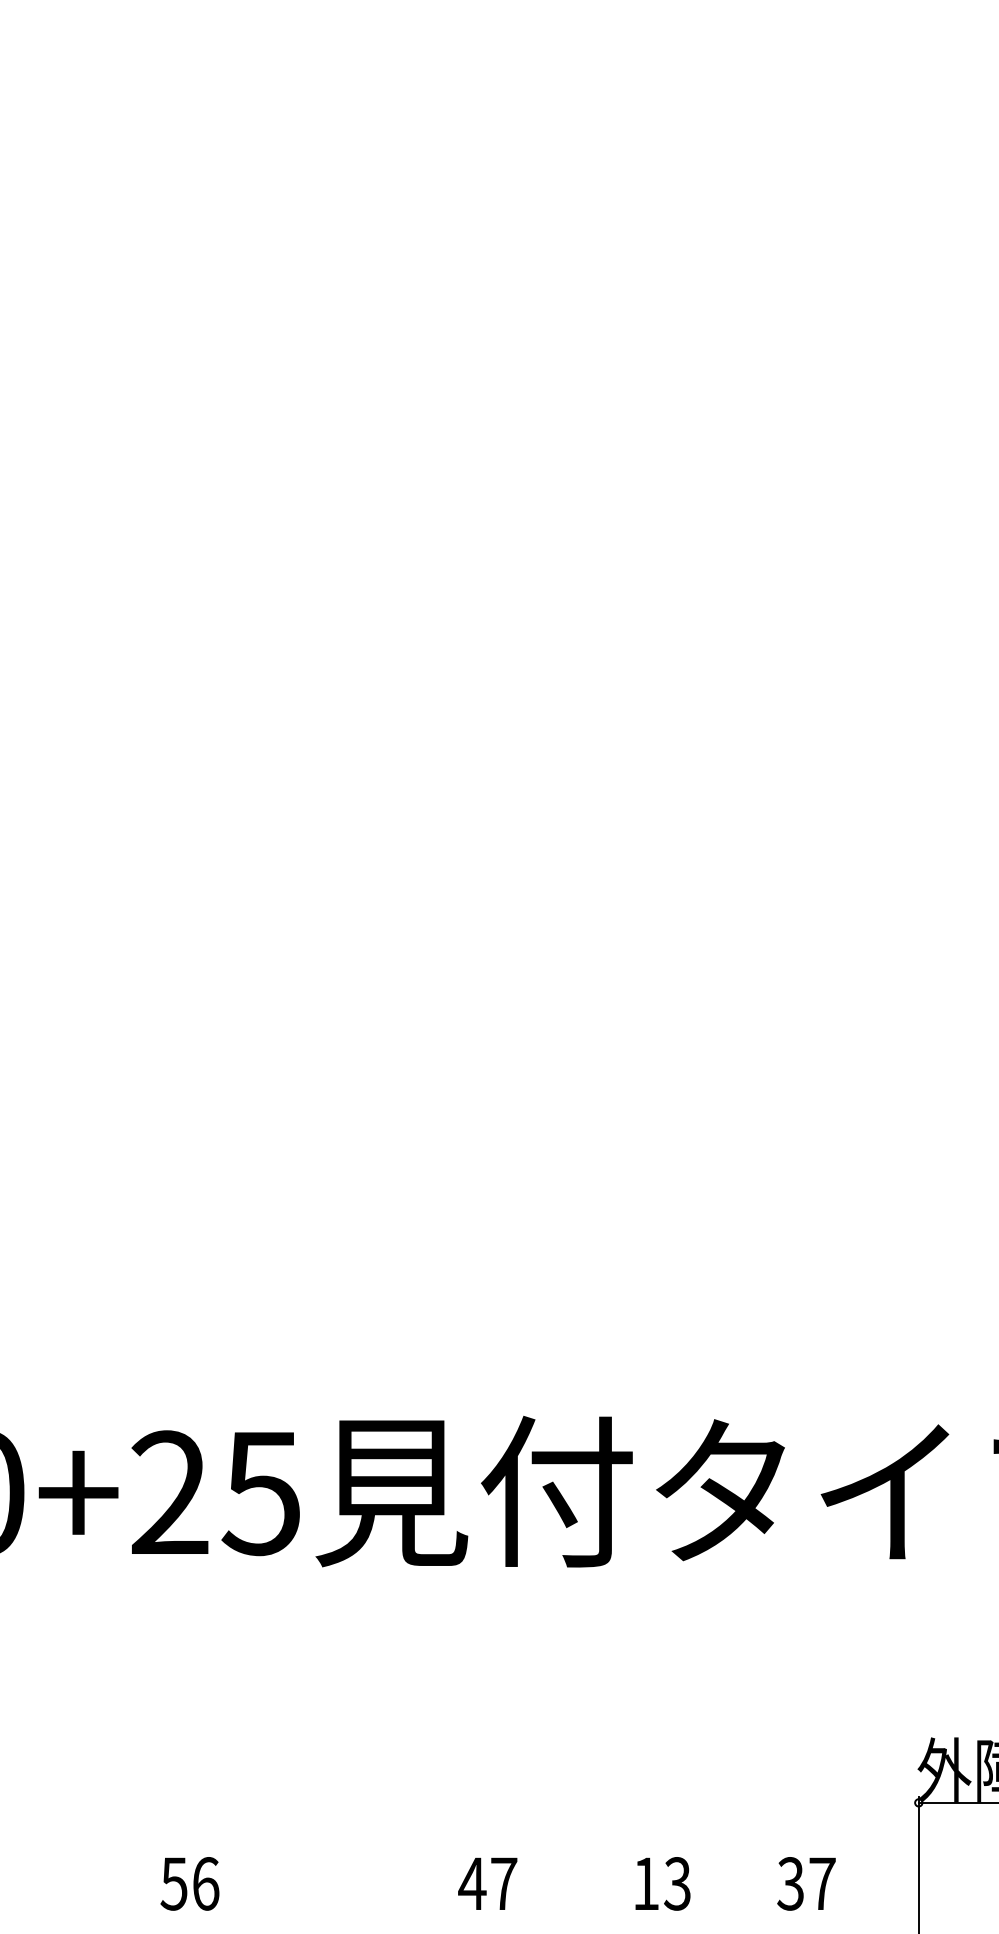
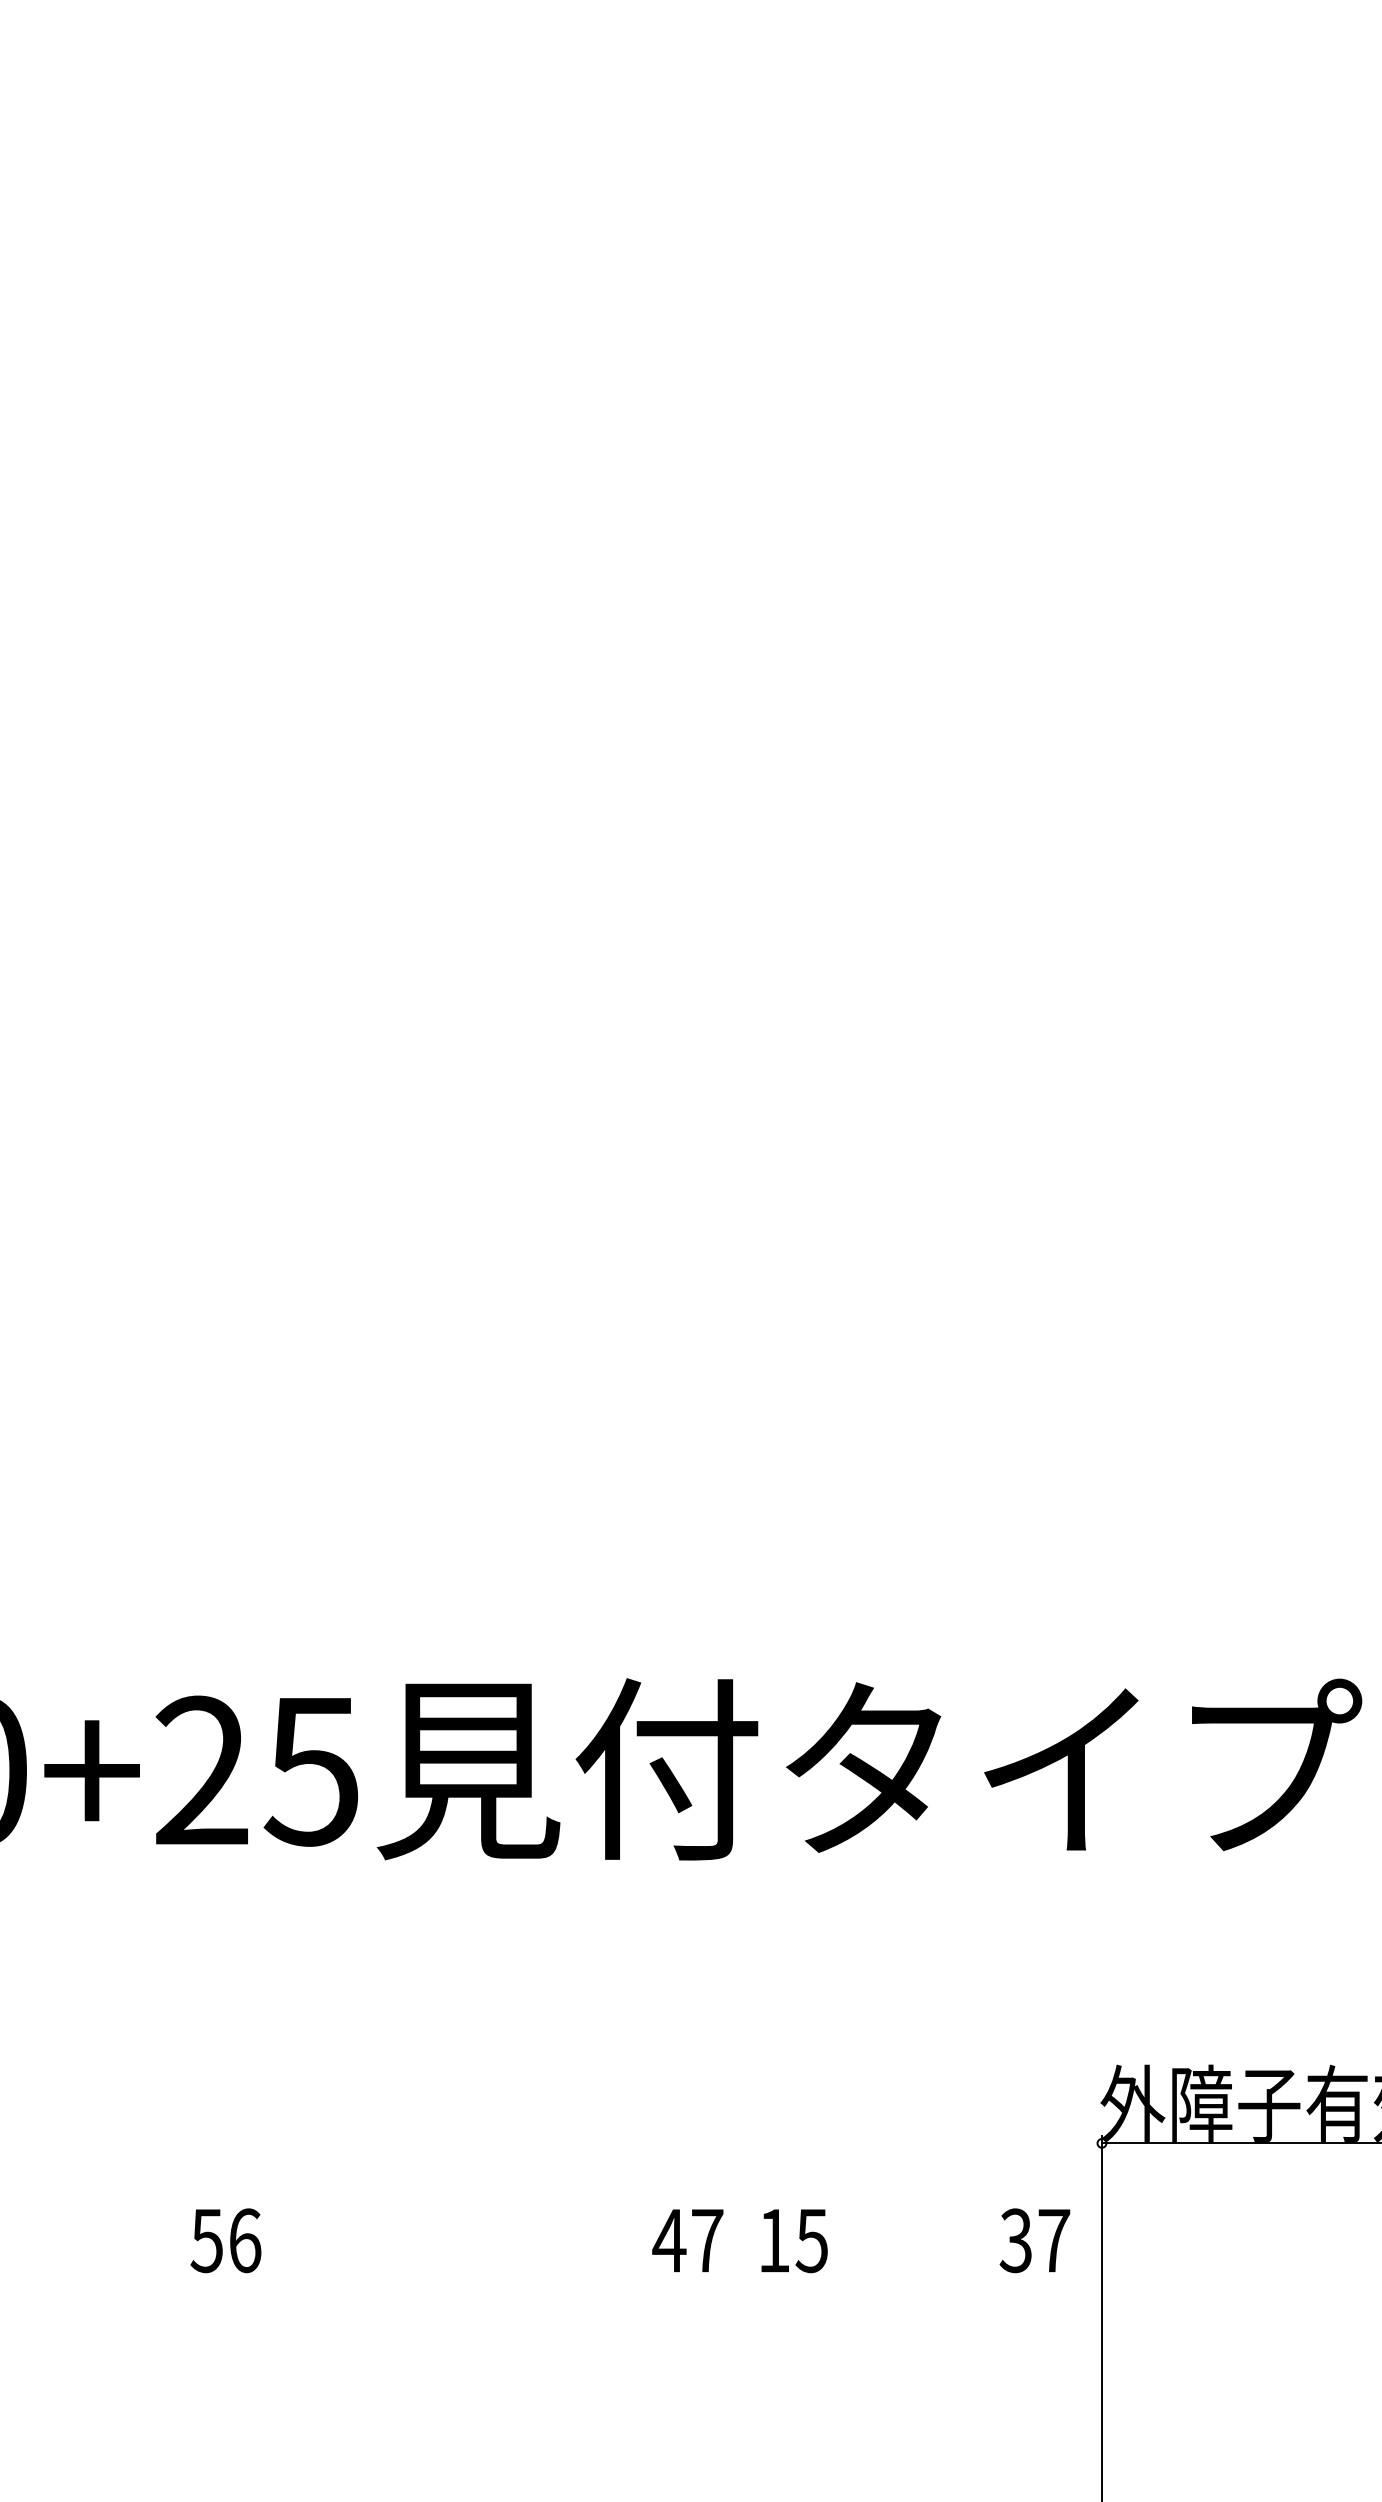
text: (487, 1883) -> (687, 2240), moved
text: (677, 1883) -> (811, 2240), 13 -> 15
text: (806, 1883) -> (1034, 2240), moved

